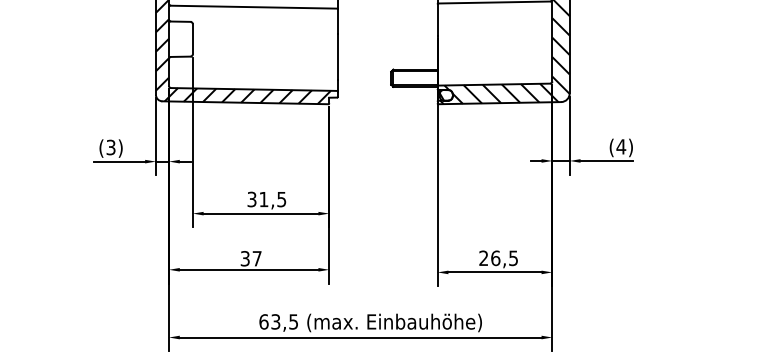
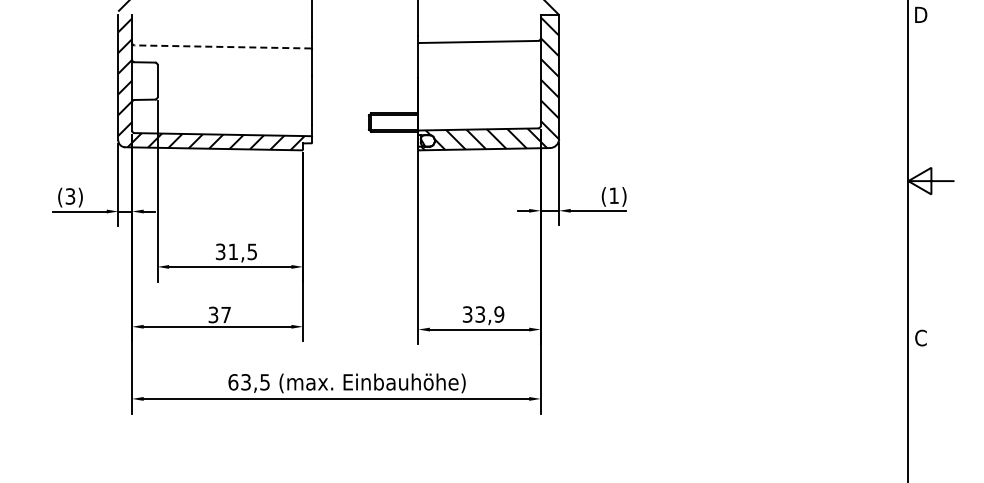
line: (253, 6) -> (222, 46), solid -> dashed
text: (620, 146) -> (613, 195), (4) -> (1)
text: (498, 258) -> (483, 314), 26,5 -> 33,9

